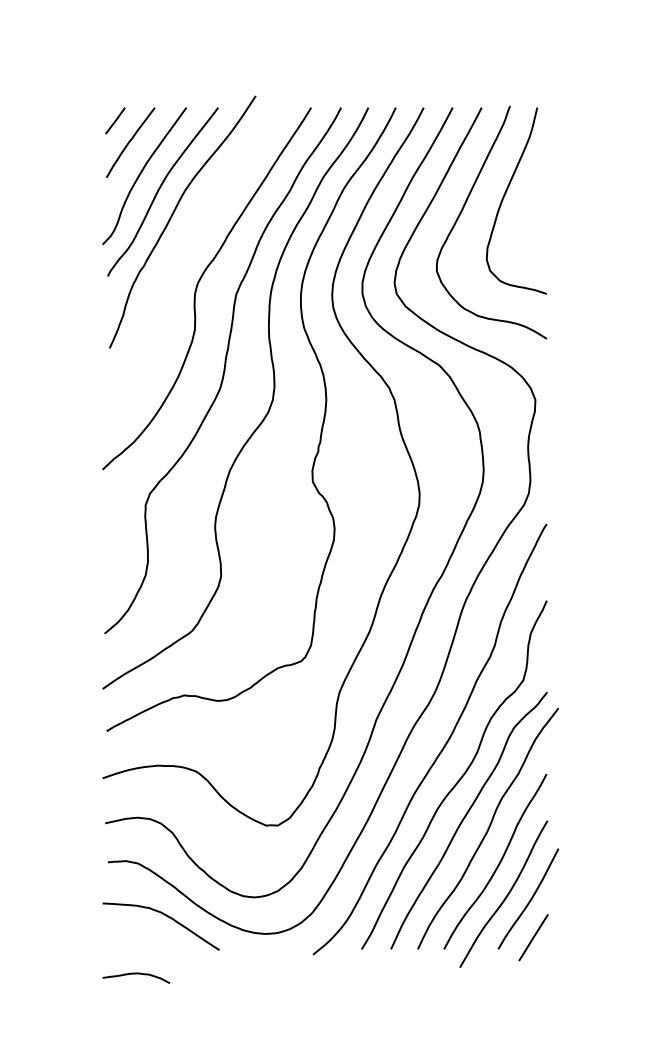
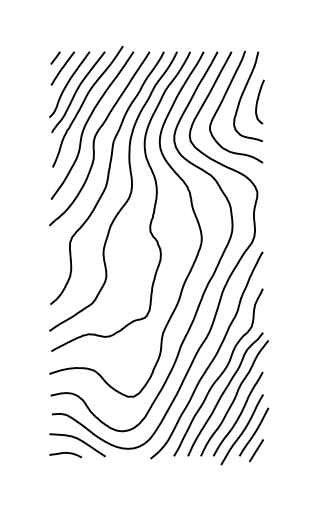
curve: (537, 211) -> (258, 101), added
curve: (181, 256) -> (87, 123), added
curve: (136, 974) -> (65, 453), moved

